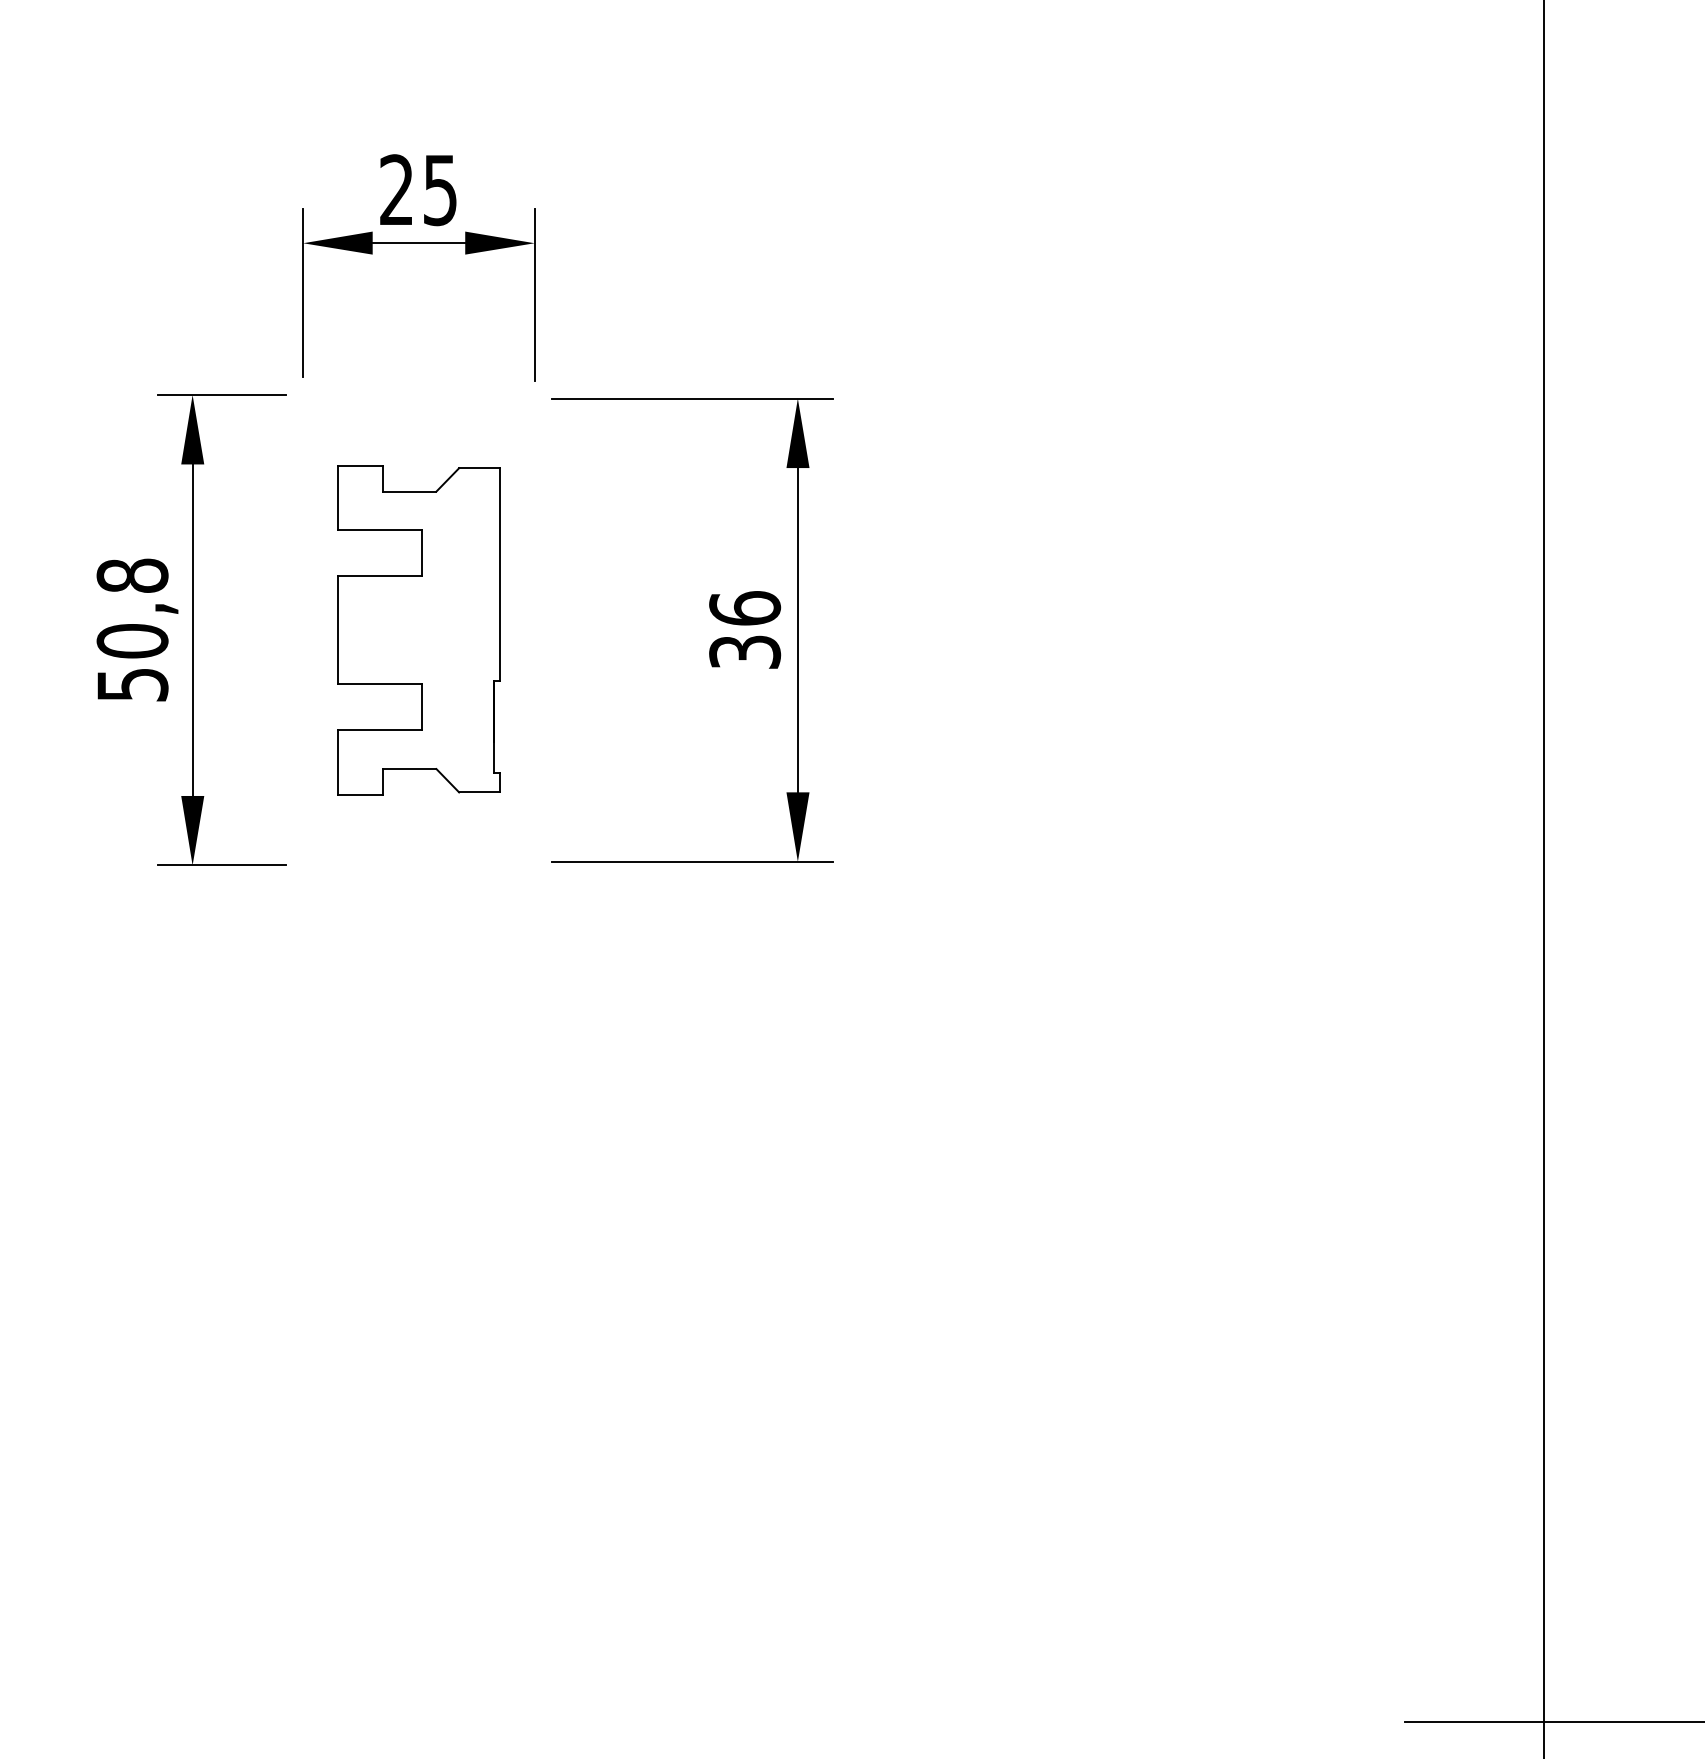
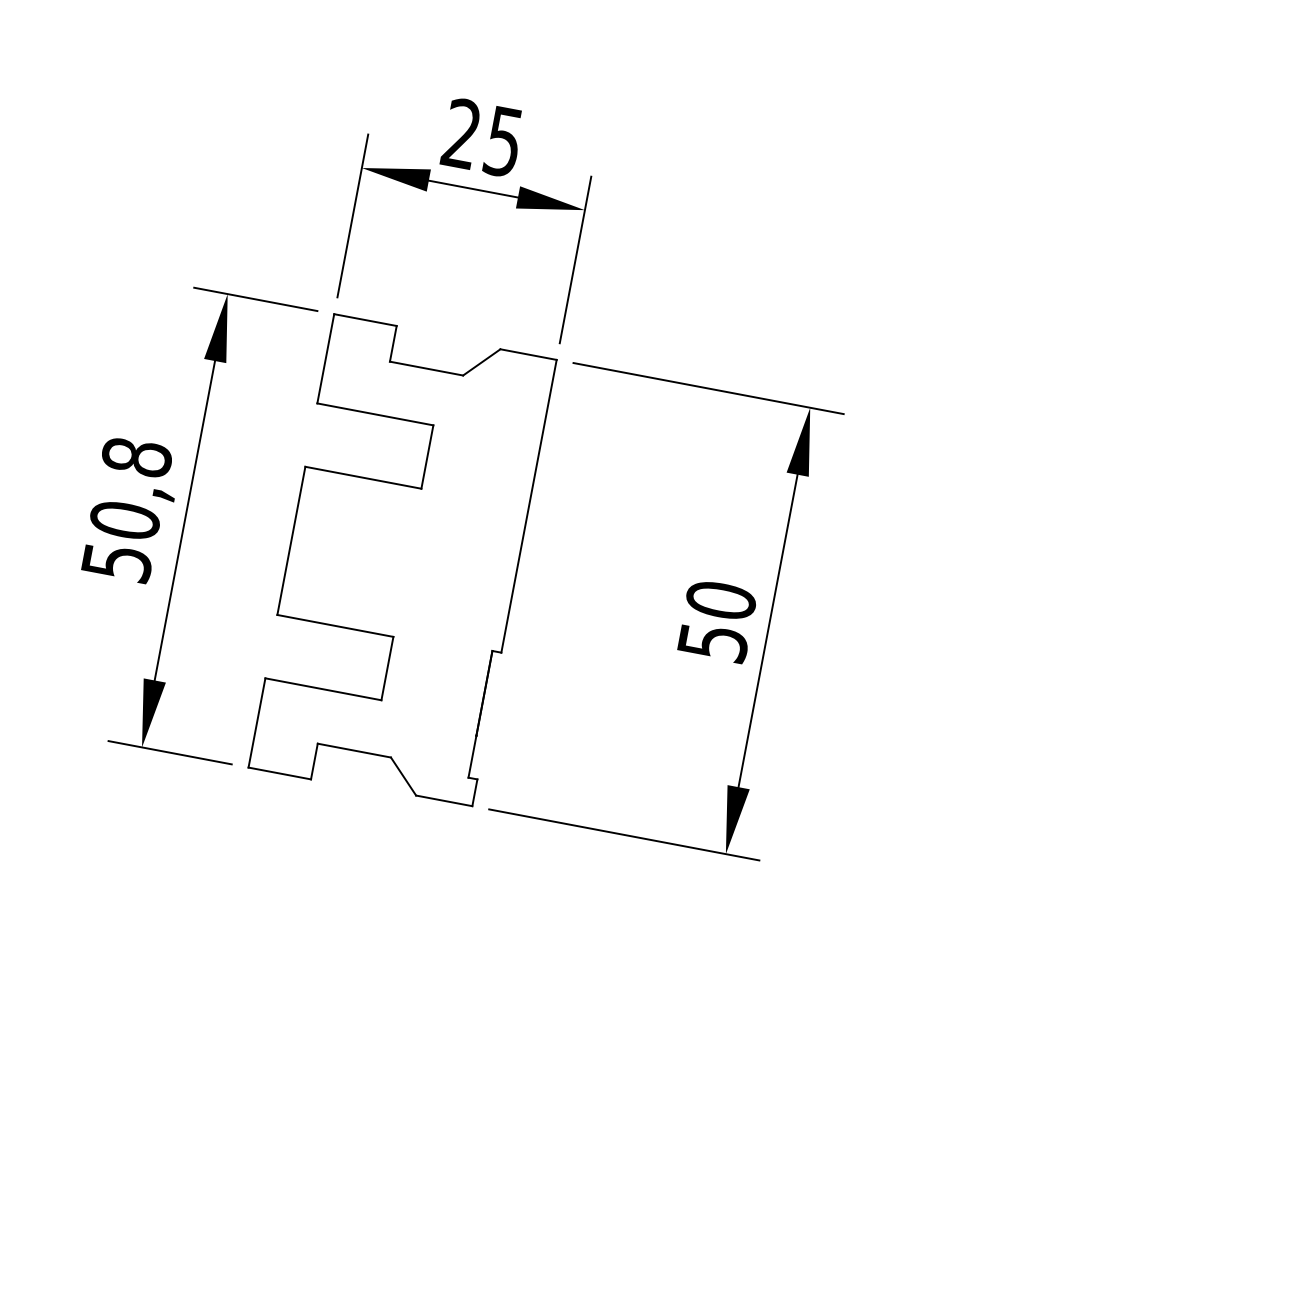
text: (744, 629) -> (716, 620), 36 -> 50
part: (418, 630) -> (402, 562), size x1.43

